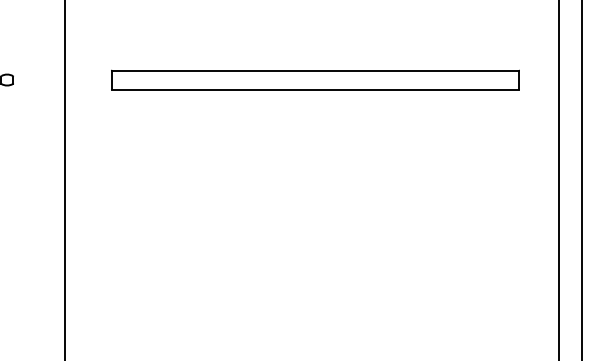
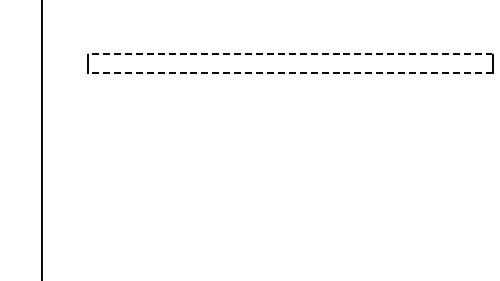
line: (314, 70) -> (289, 54), solid -> dashed
line: (314, 89) -> (289, 73), solid -> dashed

